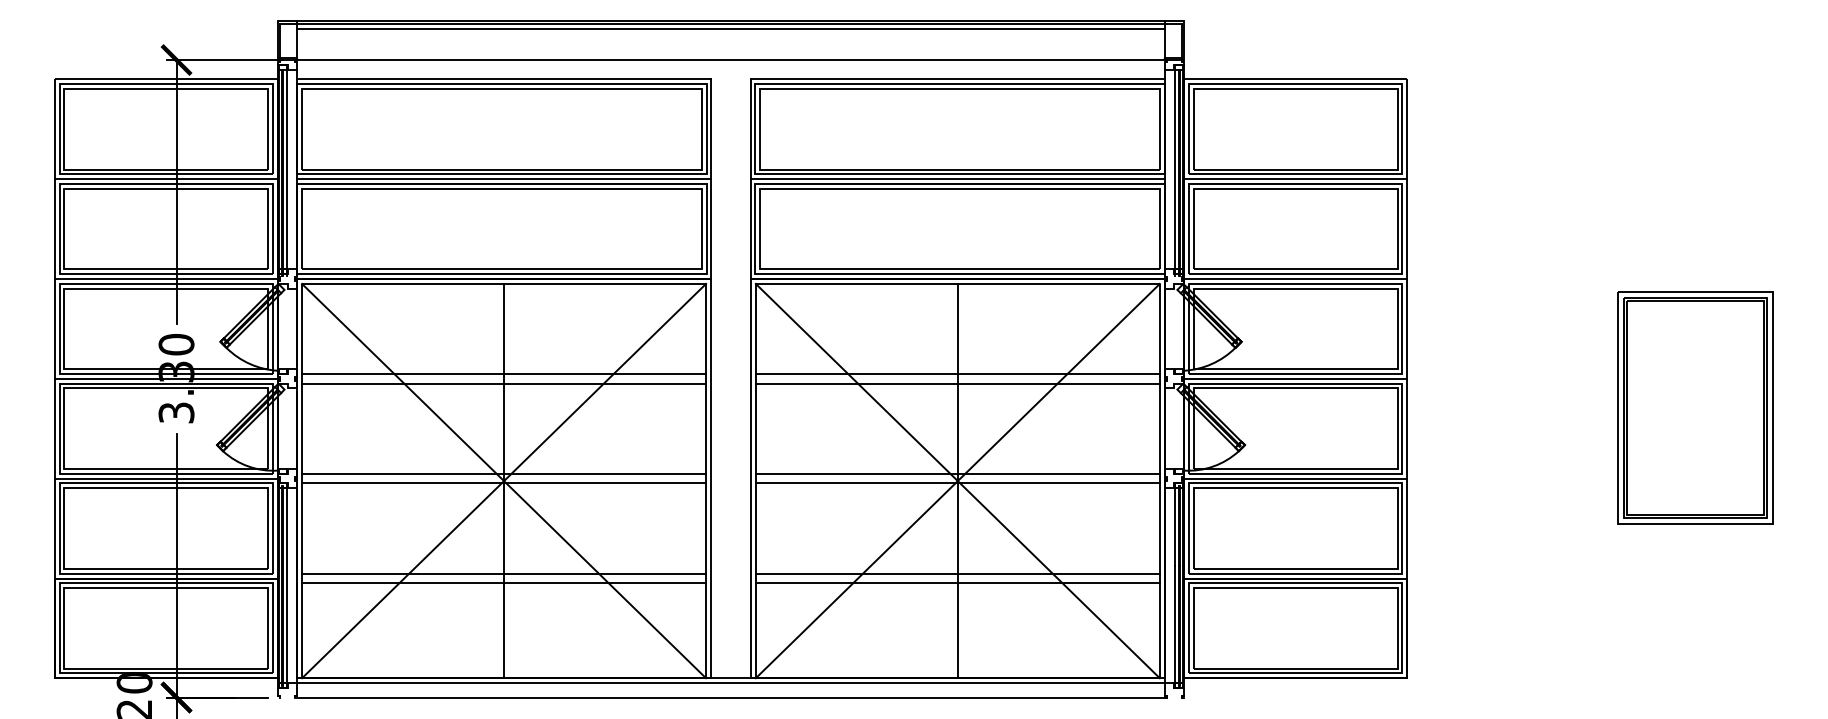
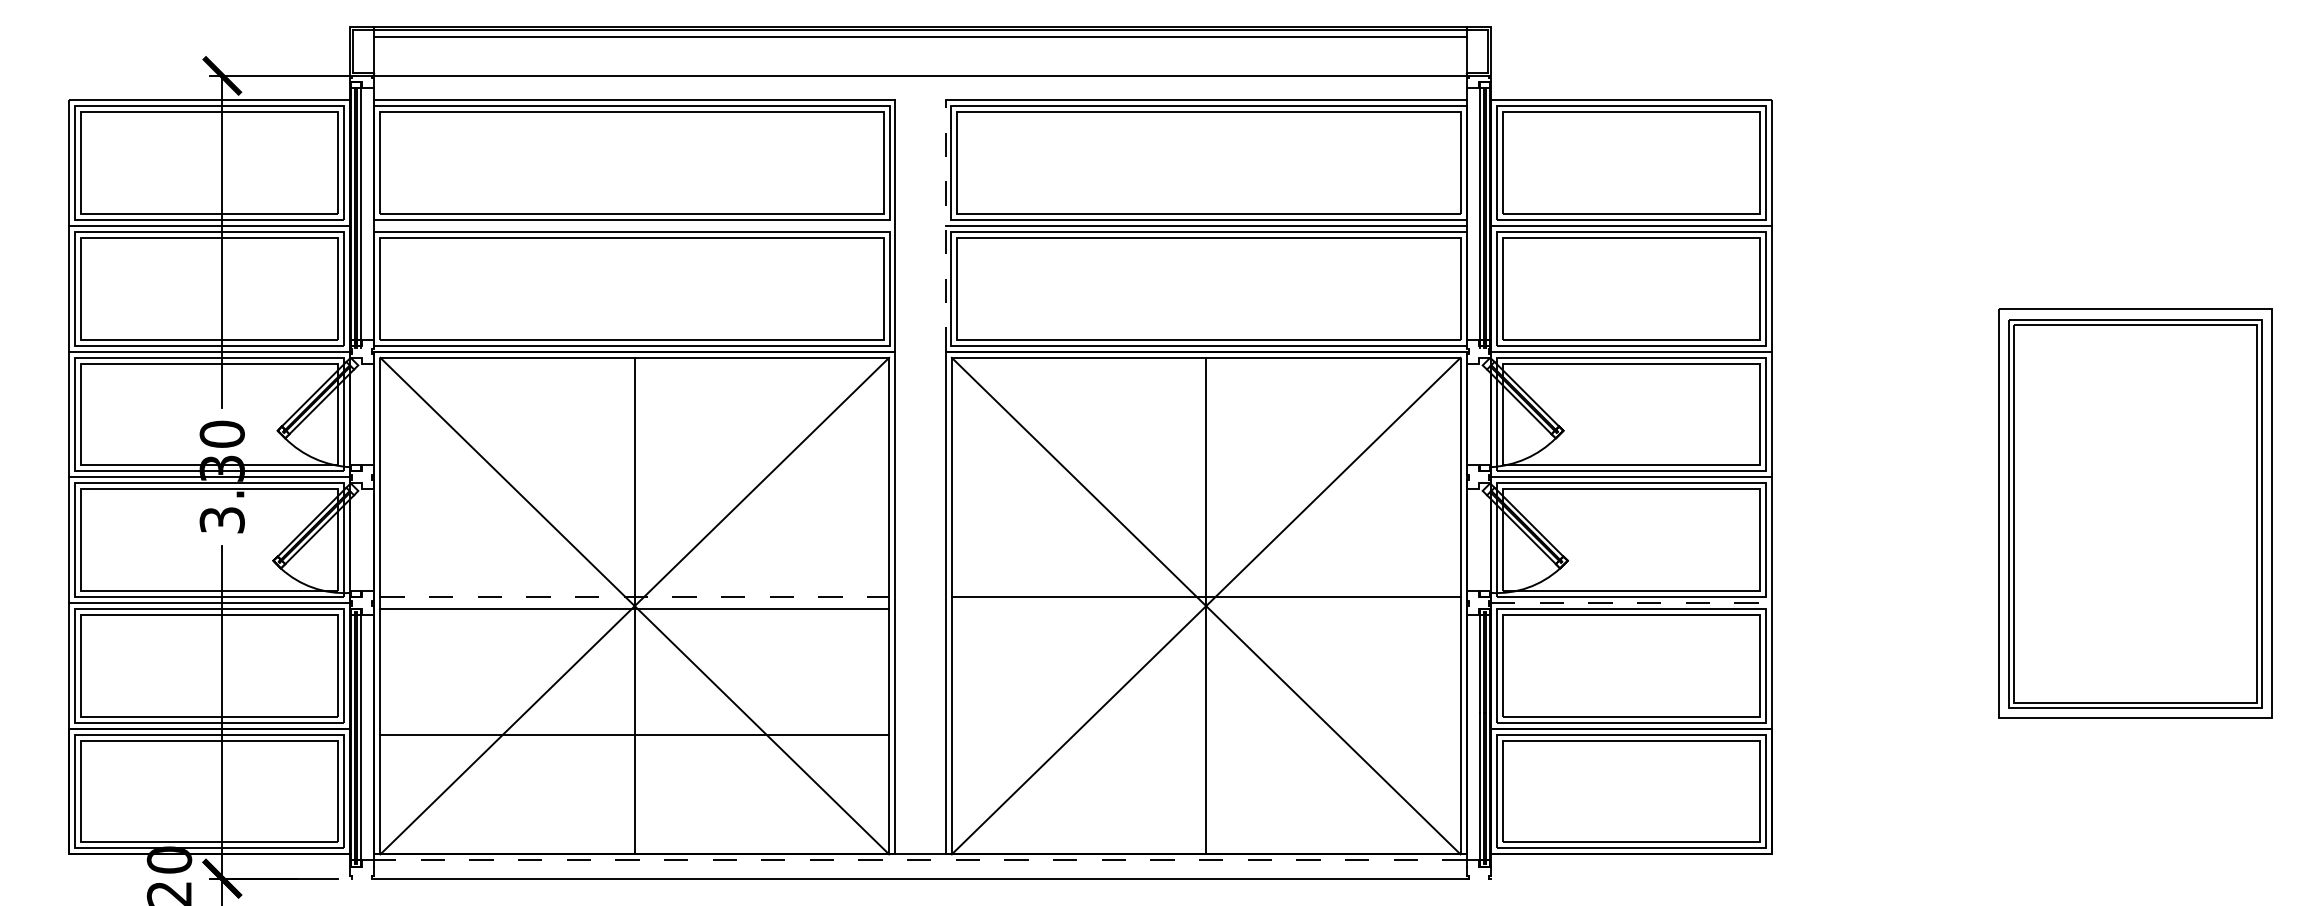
line: (503, 179) -> (634, 226), removed
line: (750, 179) -> (945, 226), solid -> dashed
line: (503, 374) -> (634, 471), removed
line: (957, 374) -> (1205, 471), removed
line: (503, 383) -> (634, 483), removed
line: (957, 383) -> (1205, 483), removed
part: (1695, 407) -> (2135, 513), size x1.4
line: (504, 473) -> (635, 596), solid -> dashed
line: (1295, 479) -> (1631, 603), solid -> dashed
line: (957, 483) -> (1205, 609), removed
line: (503, 573) -> (634, 722), removed
line: (957, 573) -> (1205, 722), removed
line: (957, 583) -> (1205, 734), removed
line: (730, 683) -> (920, 860), solid -> dashed

